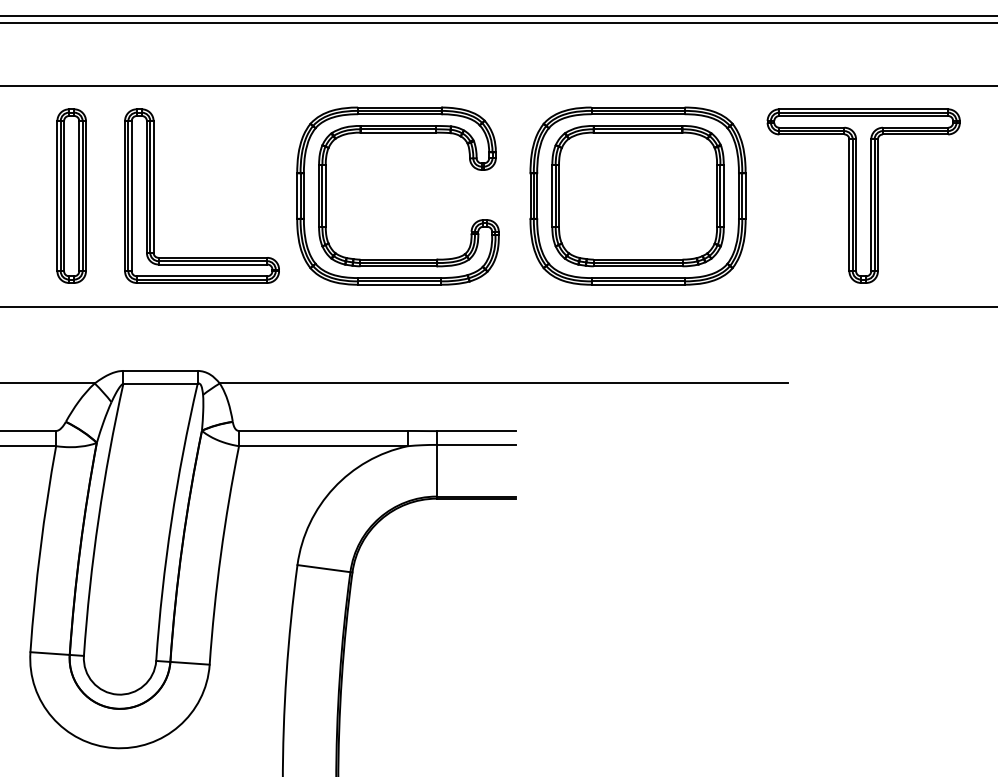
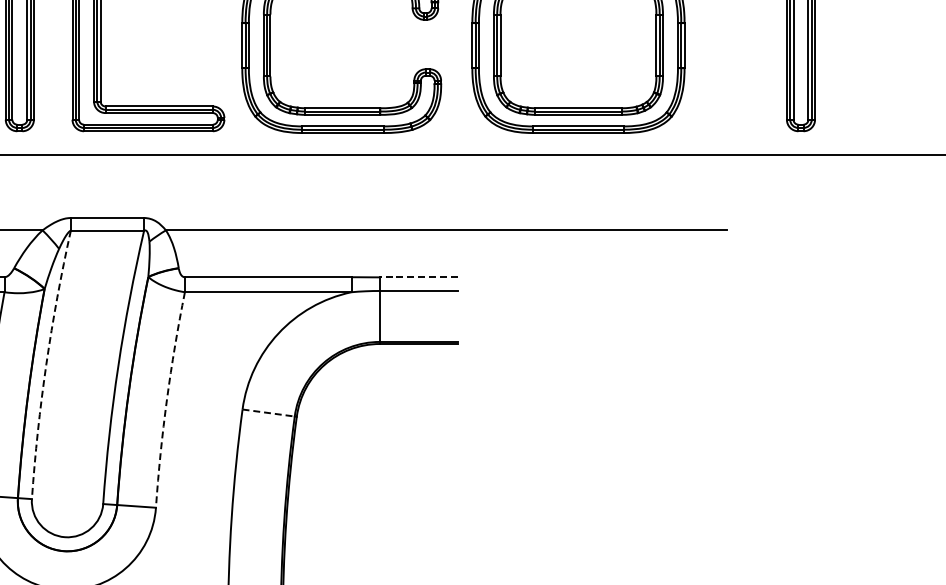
line: (475, 431) -> (418, 277), solid -> dashed
arc: (98, 519) -> (46, 364), solid -> dashed
arc: (220, 554) -> (166, 399), solid -> dashed
line: (323, 568) -> (268, 412), solid -> dashed

